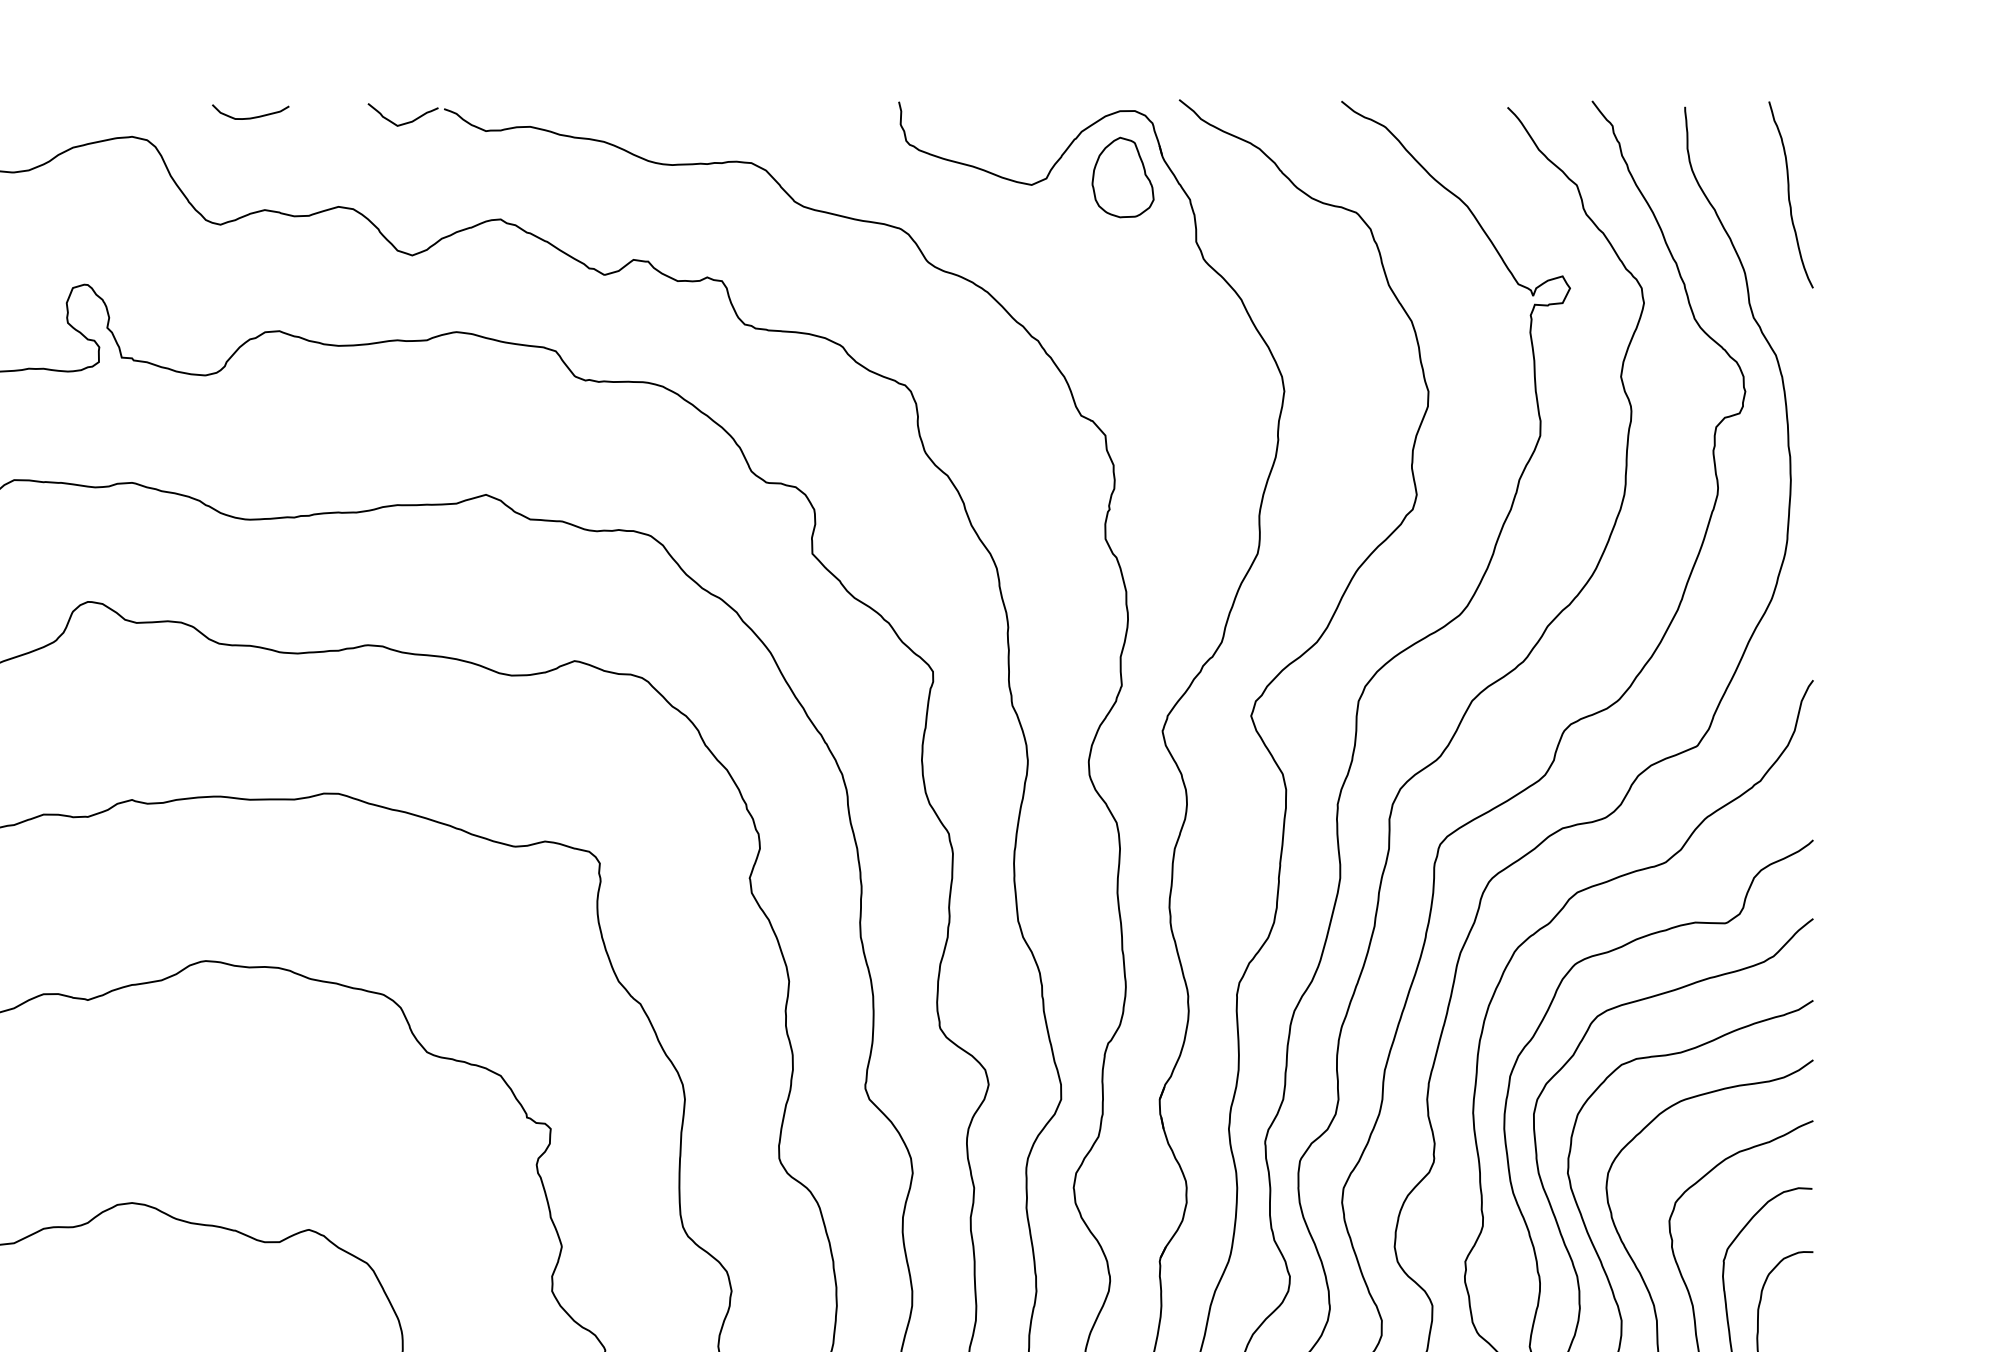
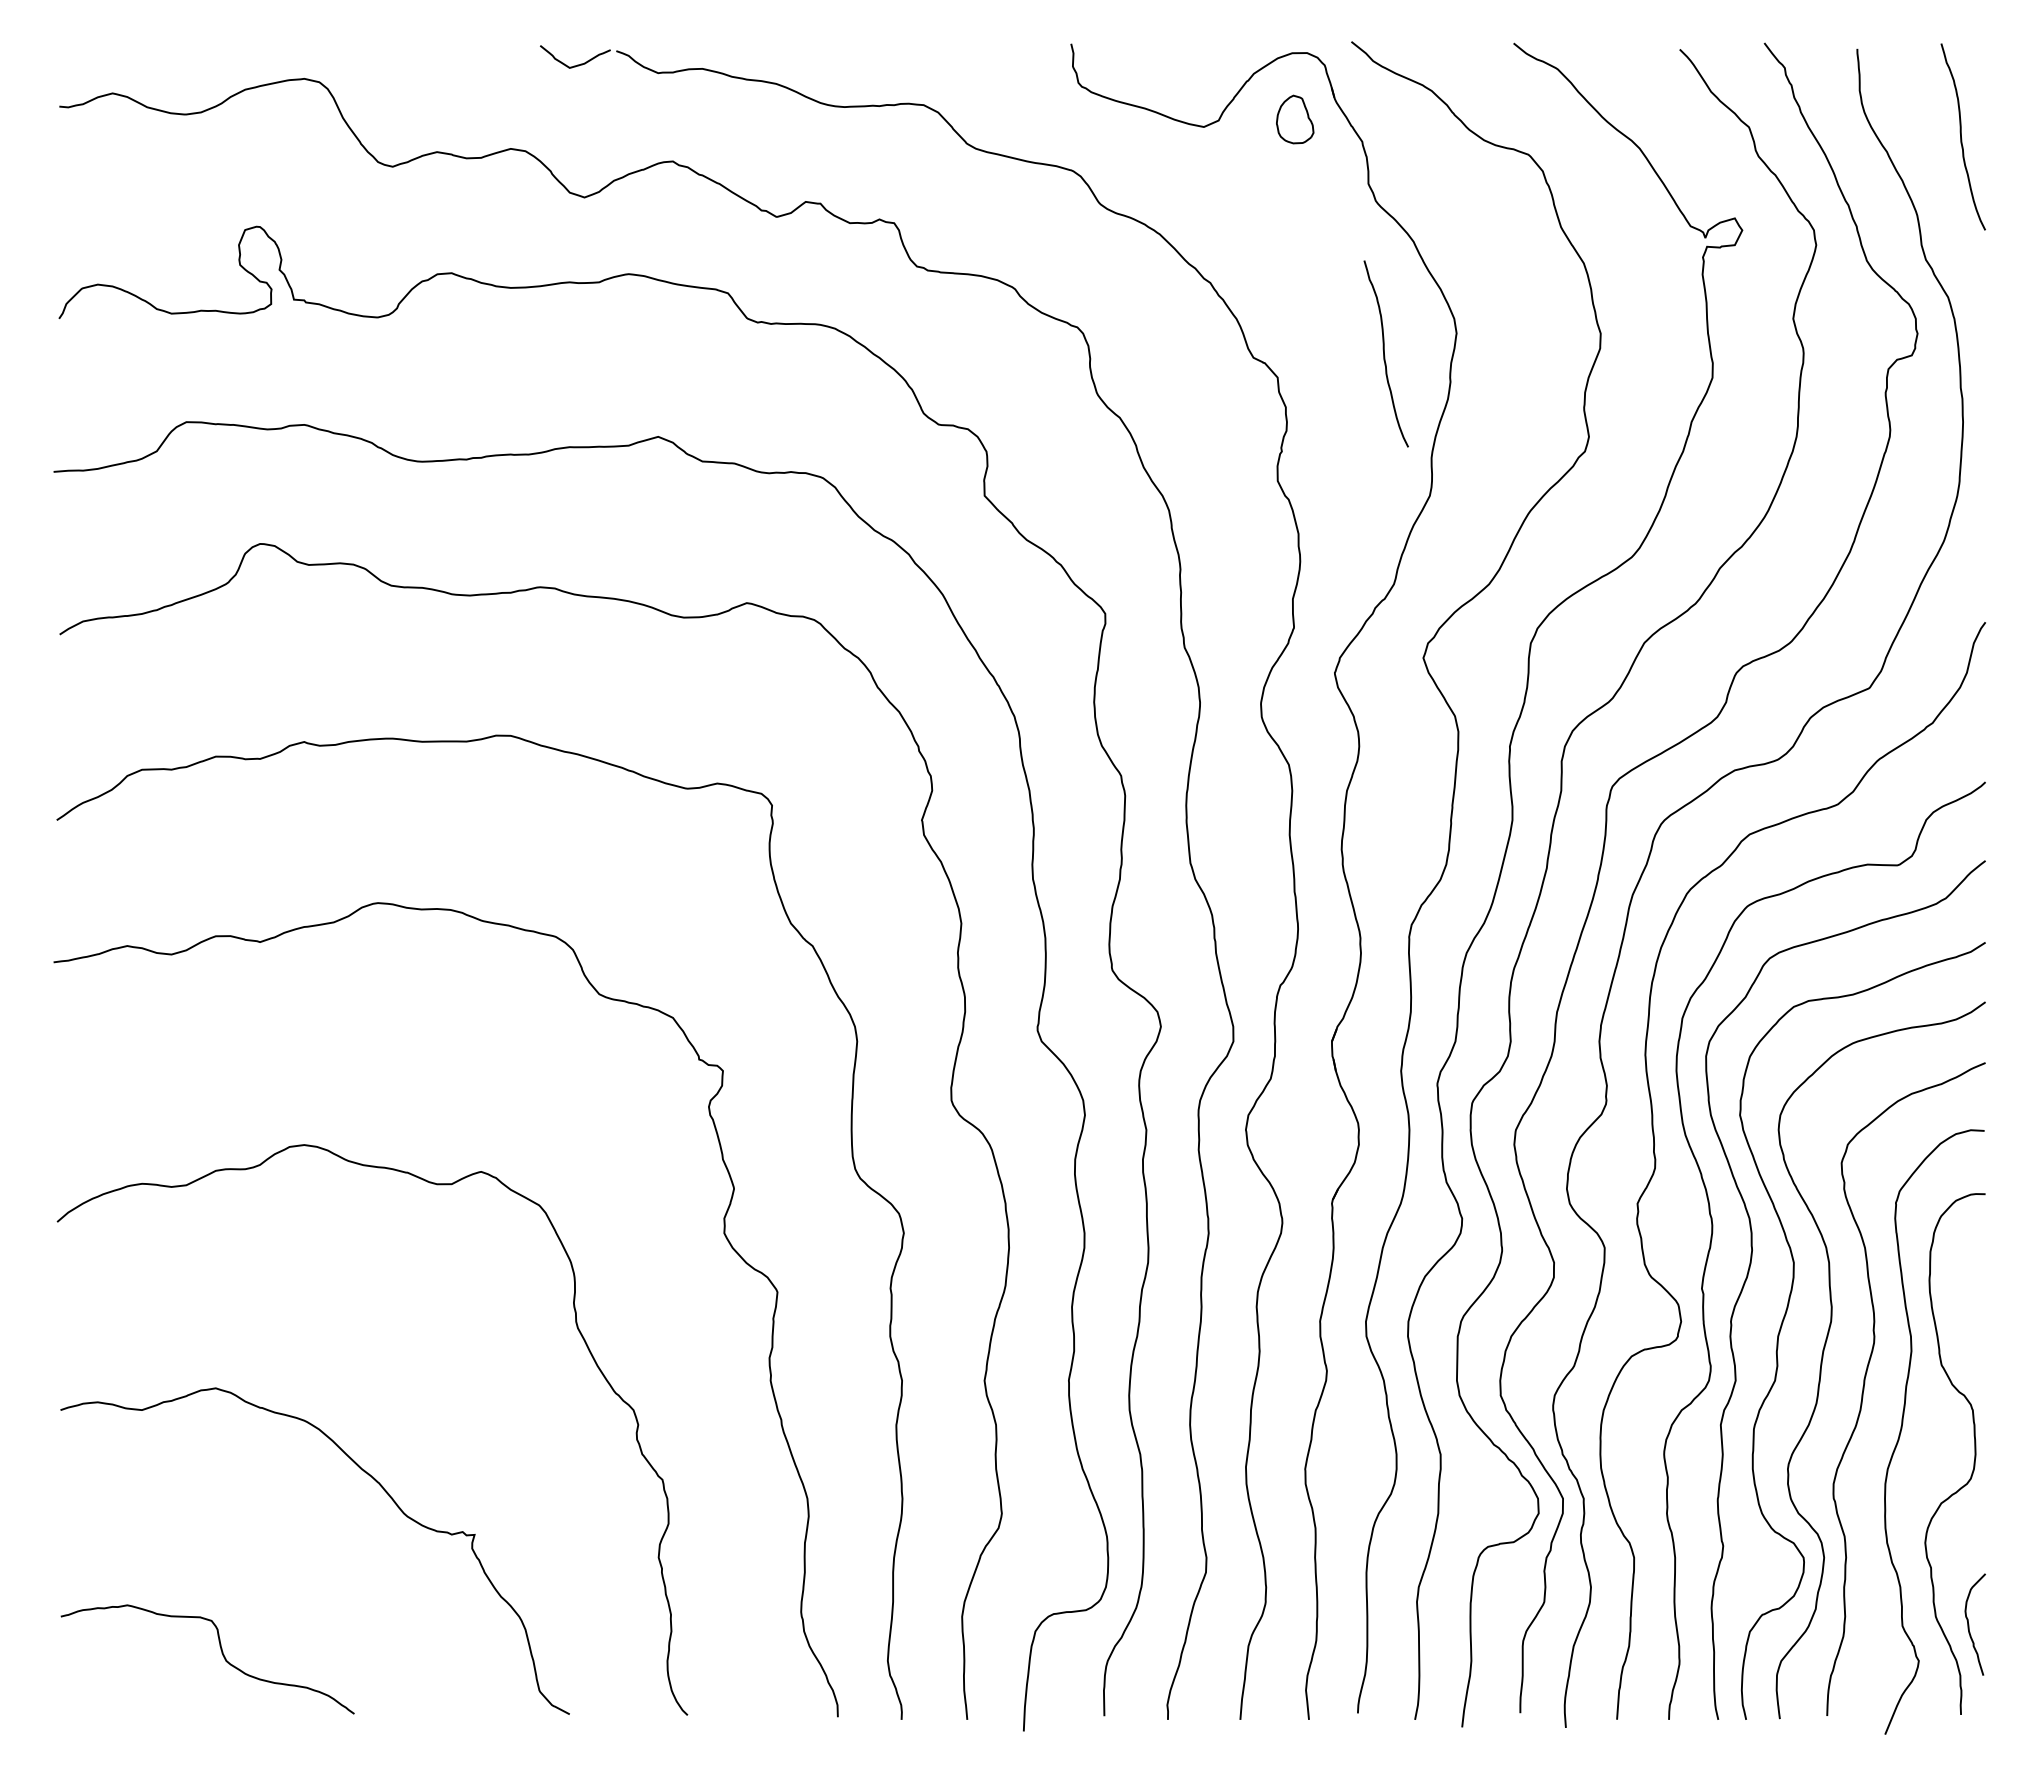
curve: (250, 117) -> (422, 59), removed
part: (1122, 177) -> (1294, 119), size x0.6
curve: (1212, 411) -> (1384, 353), added

